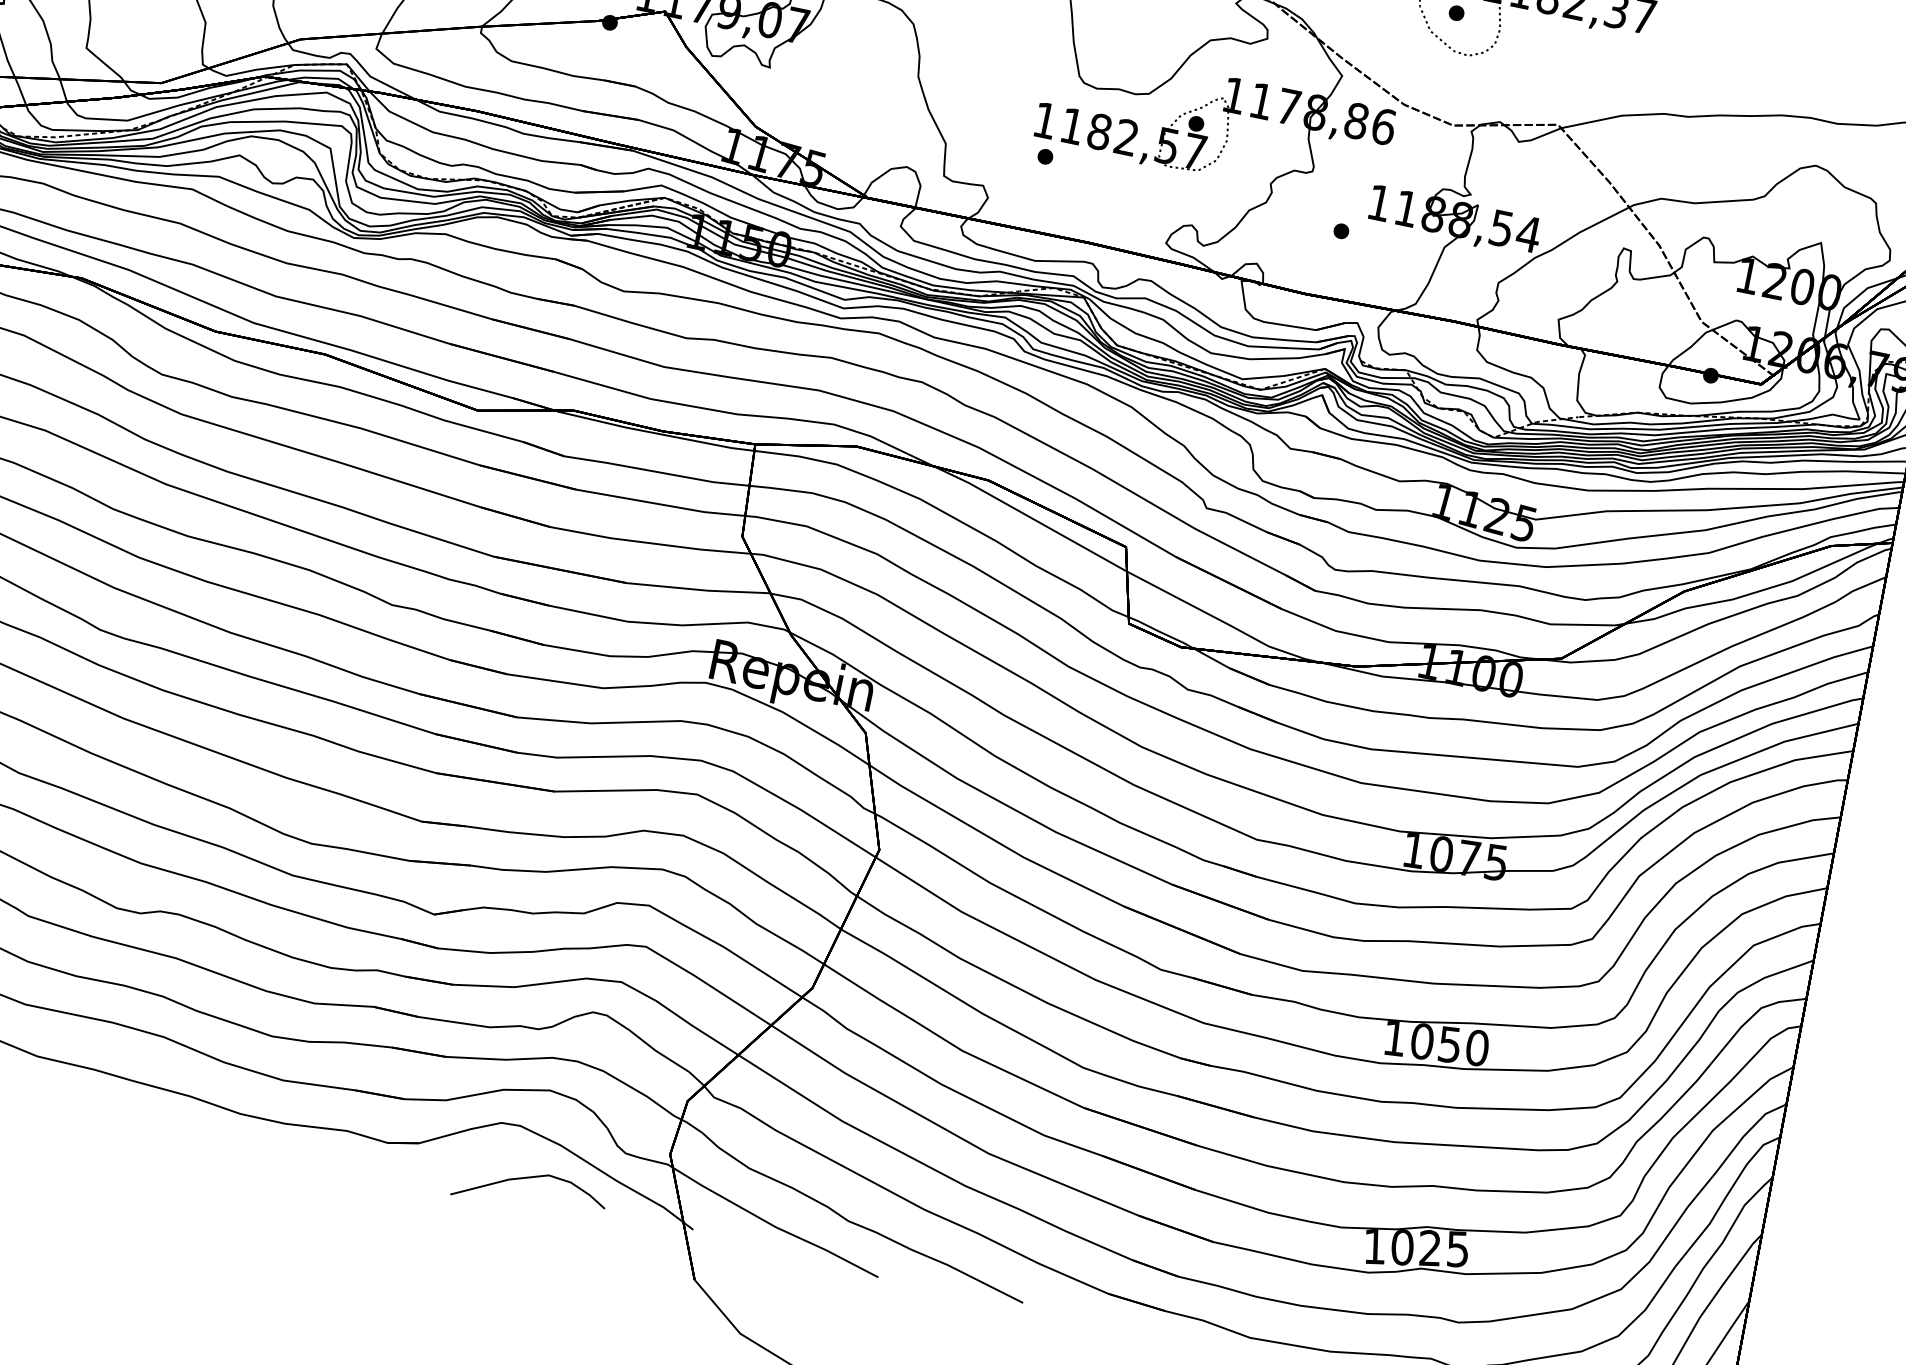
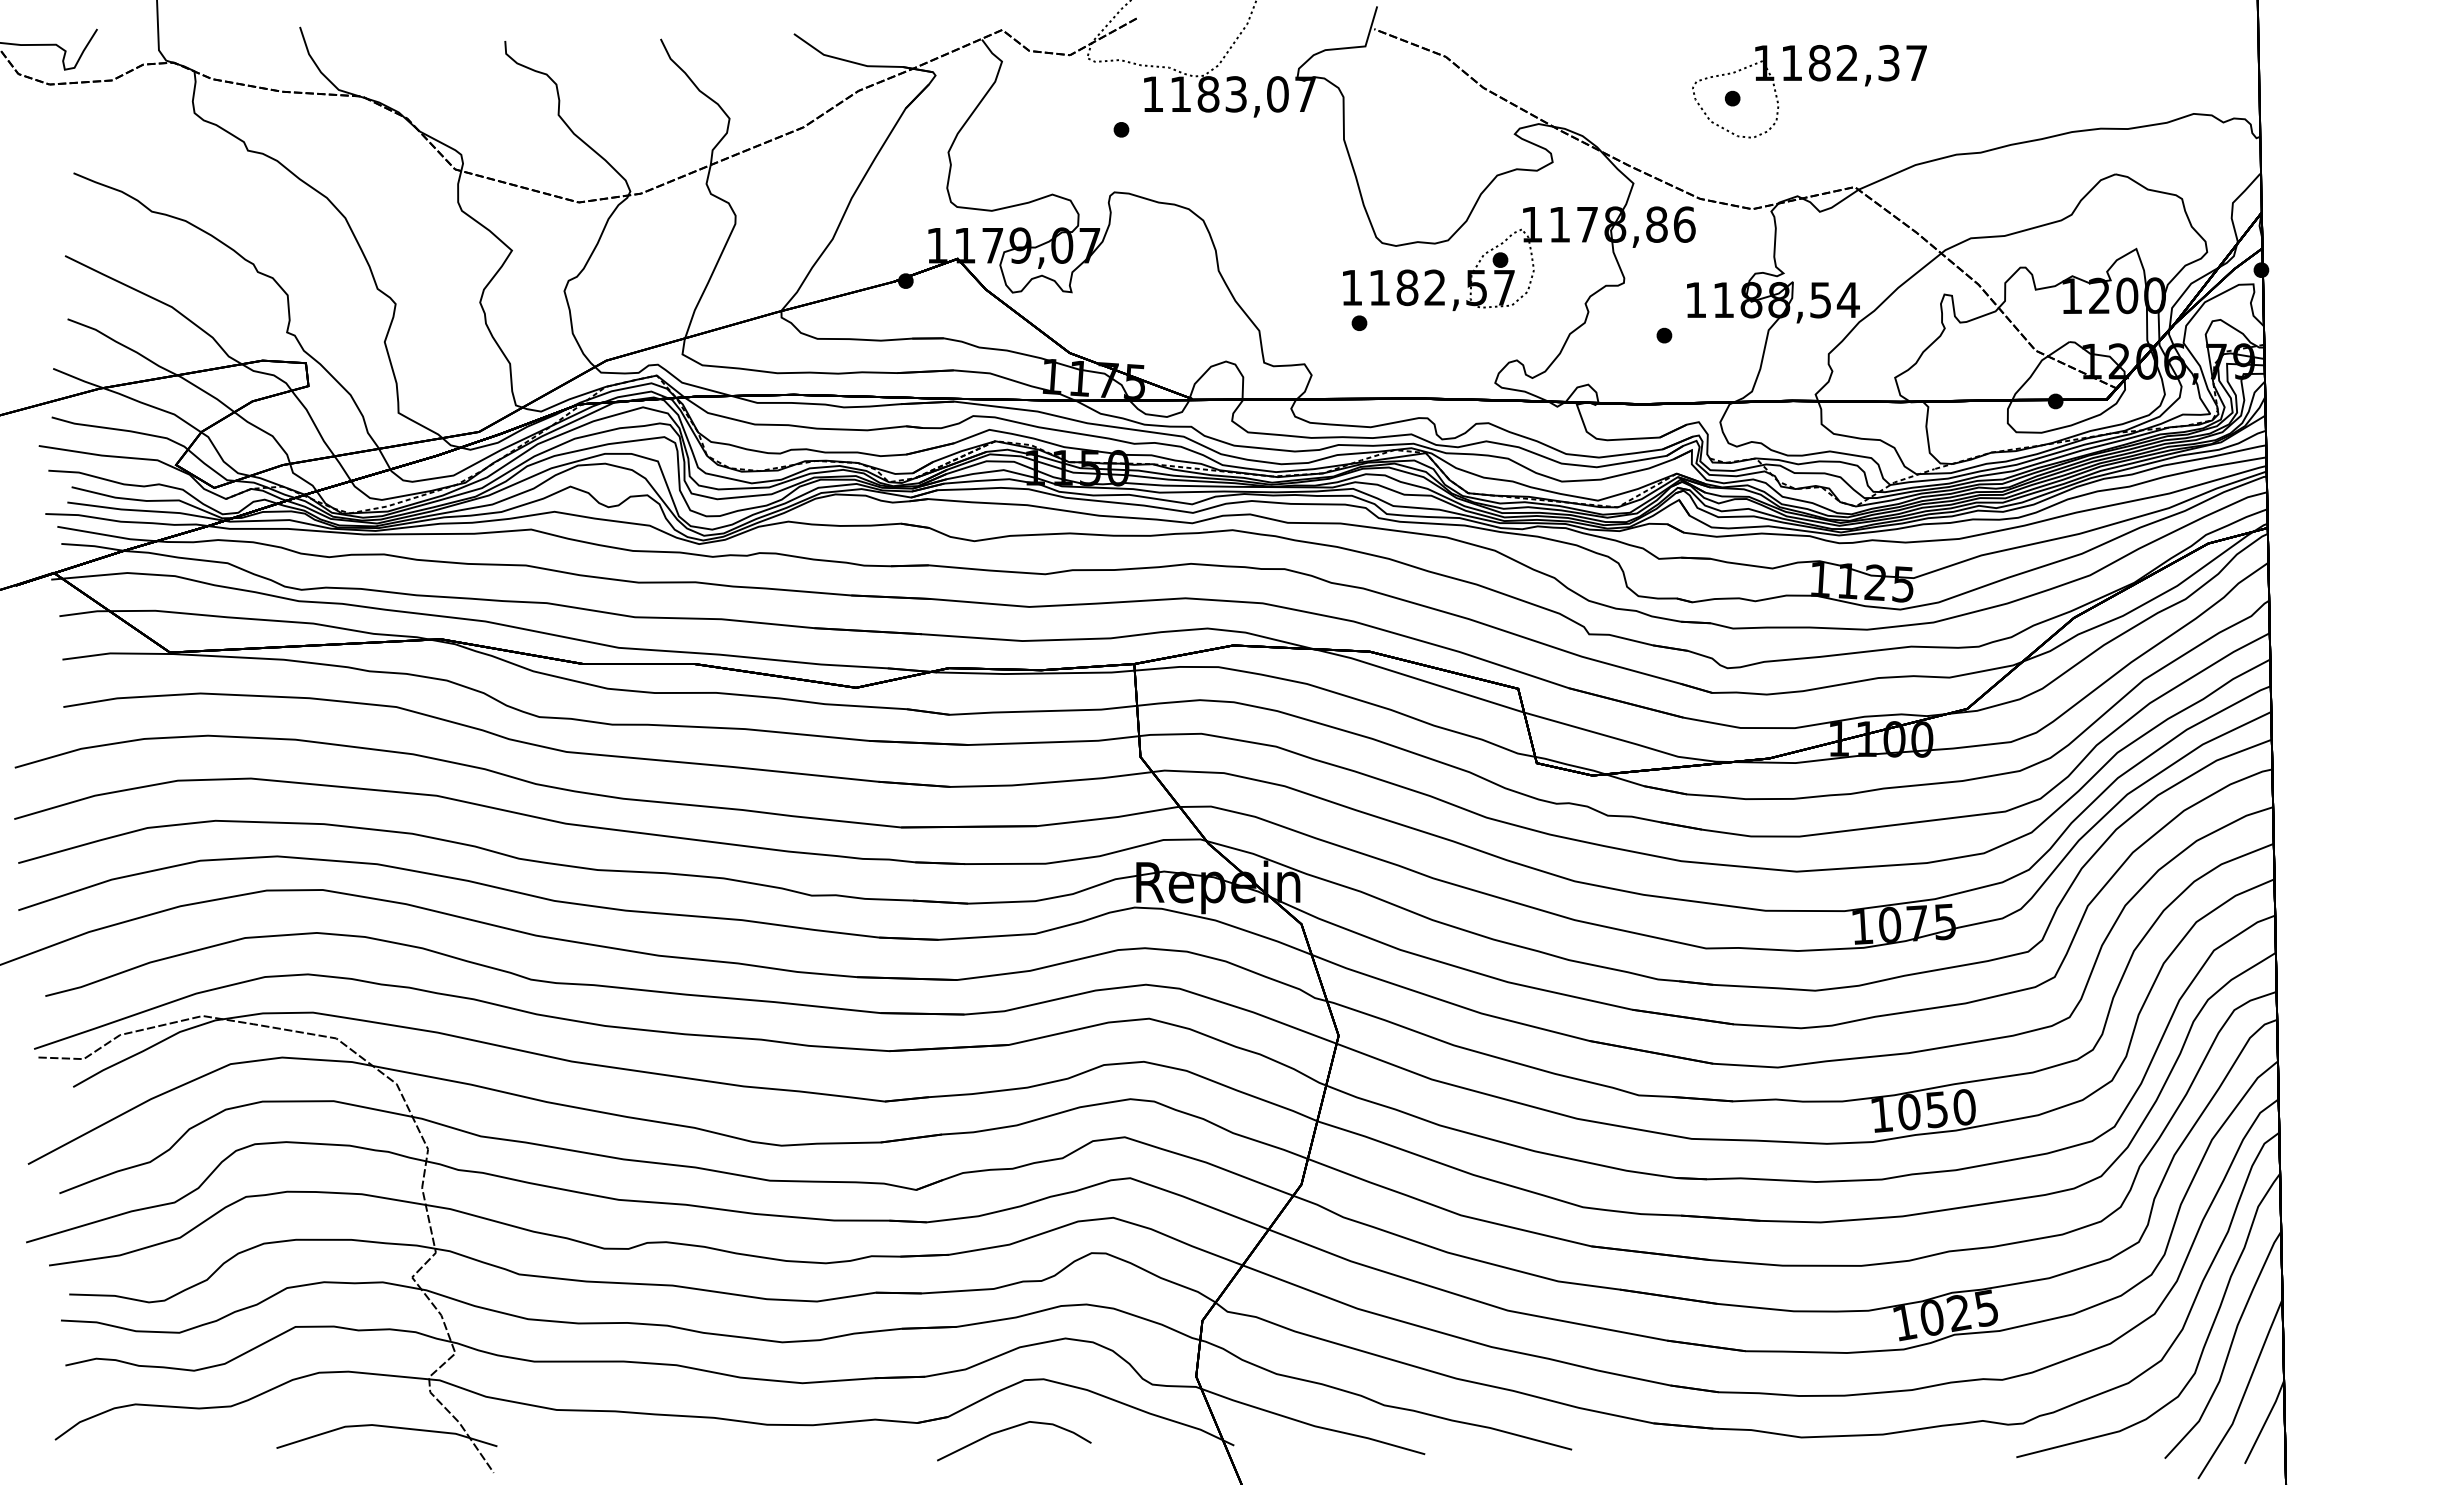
curve: (527, 1178) -> (1009, 1429), moved

